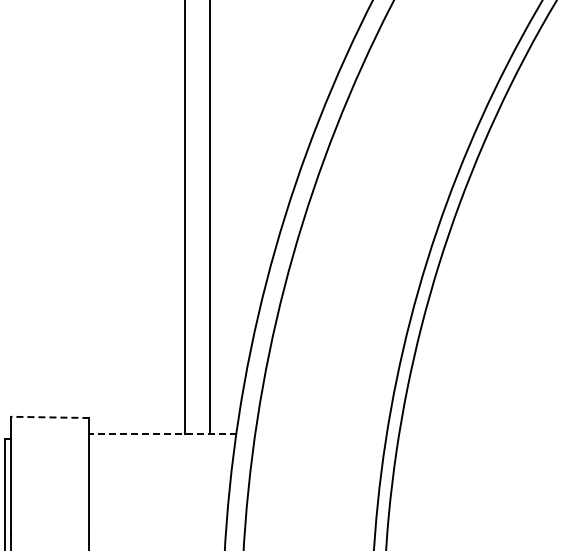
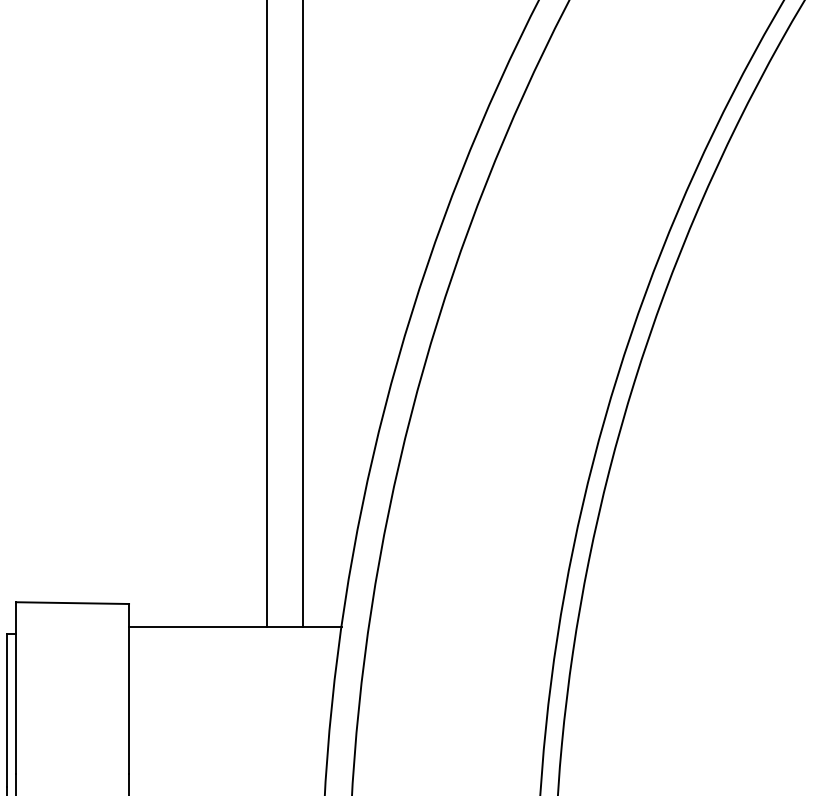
line: (49, 417) -> (71, 603), dashed -> solid
line: (162, 433) -> (234, 626), dashed -> solid

